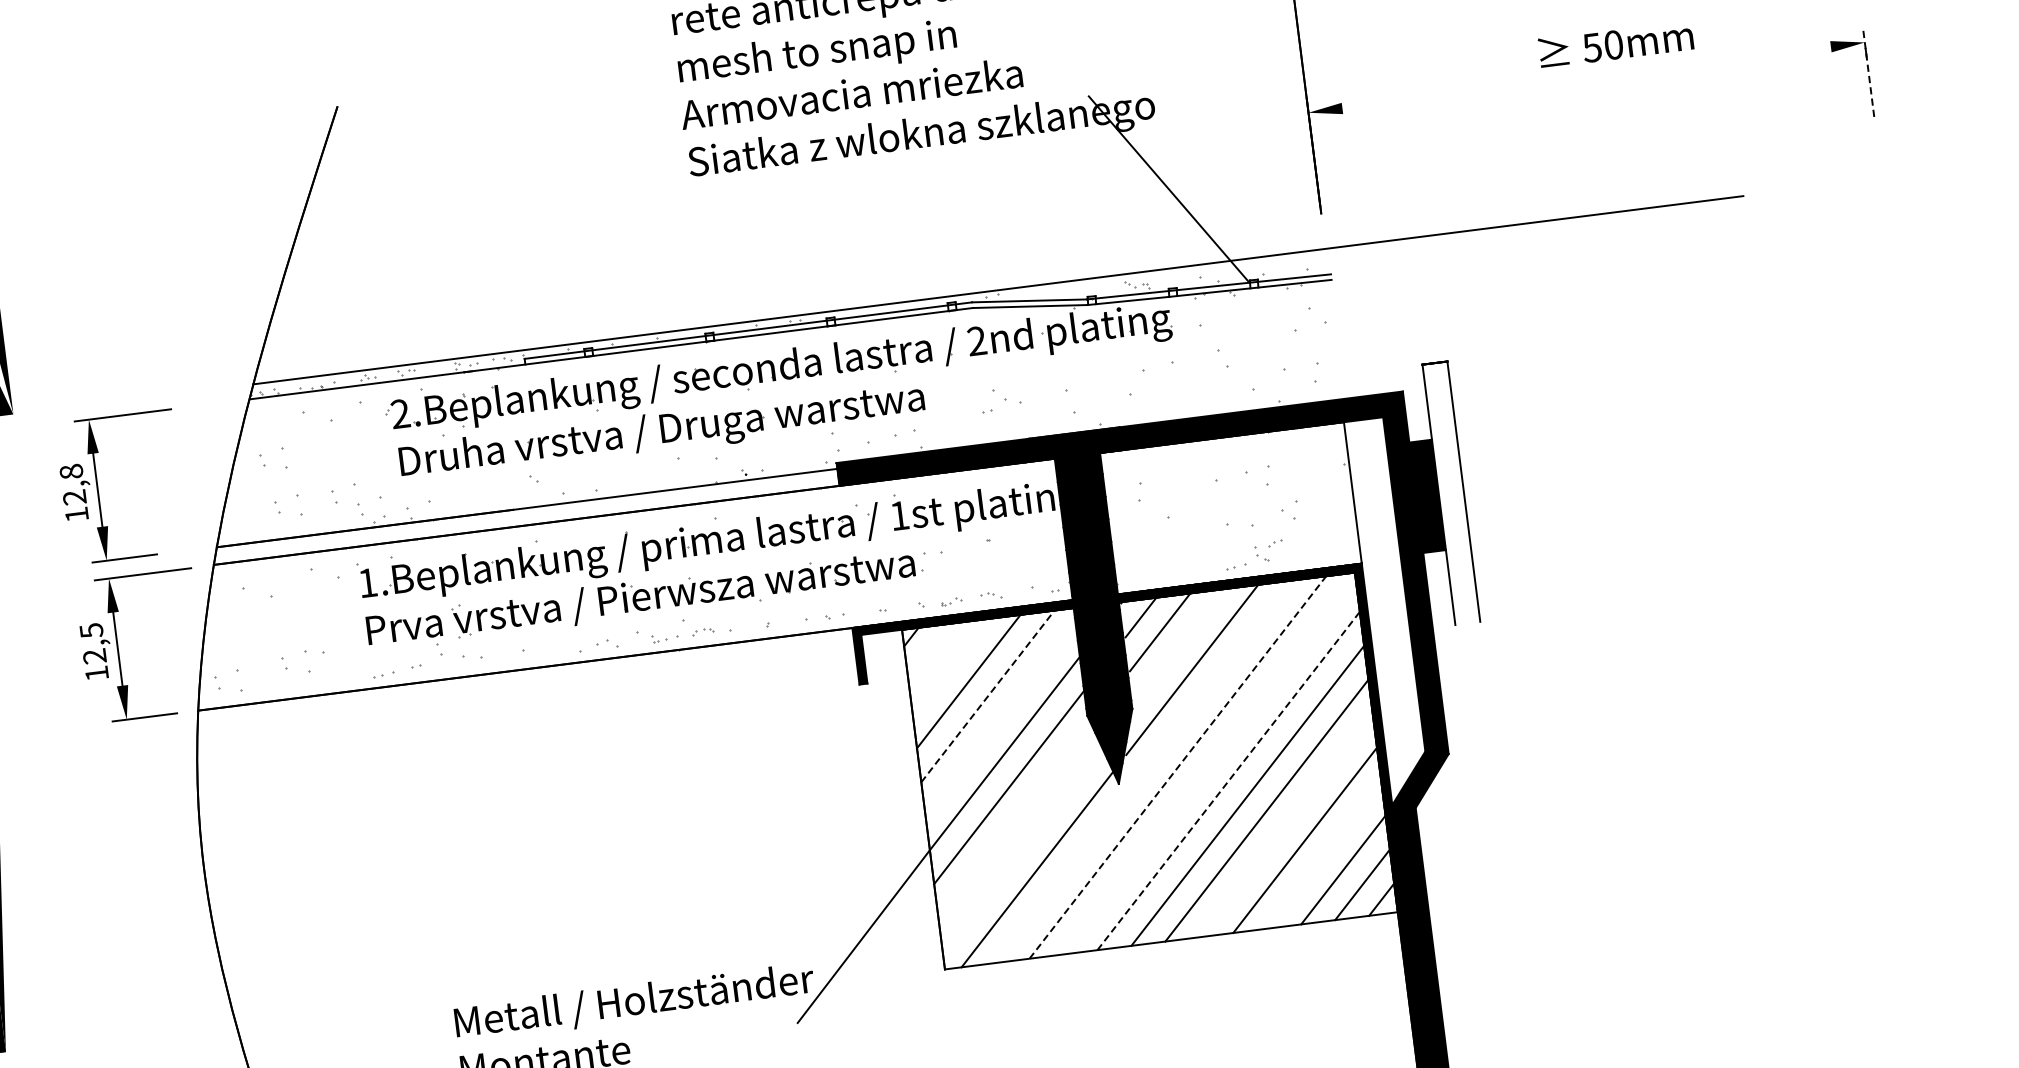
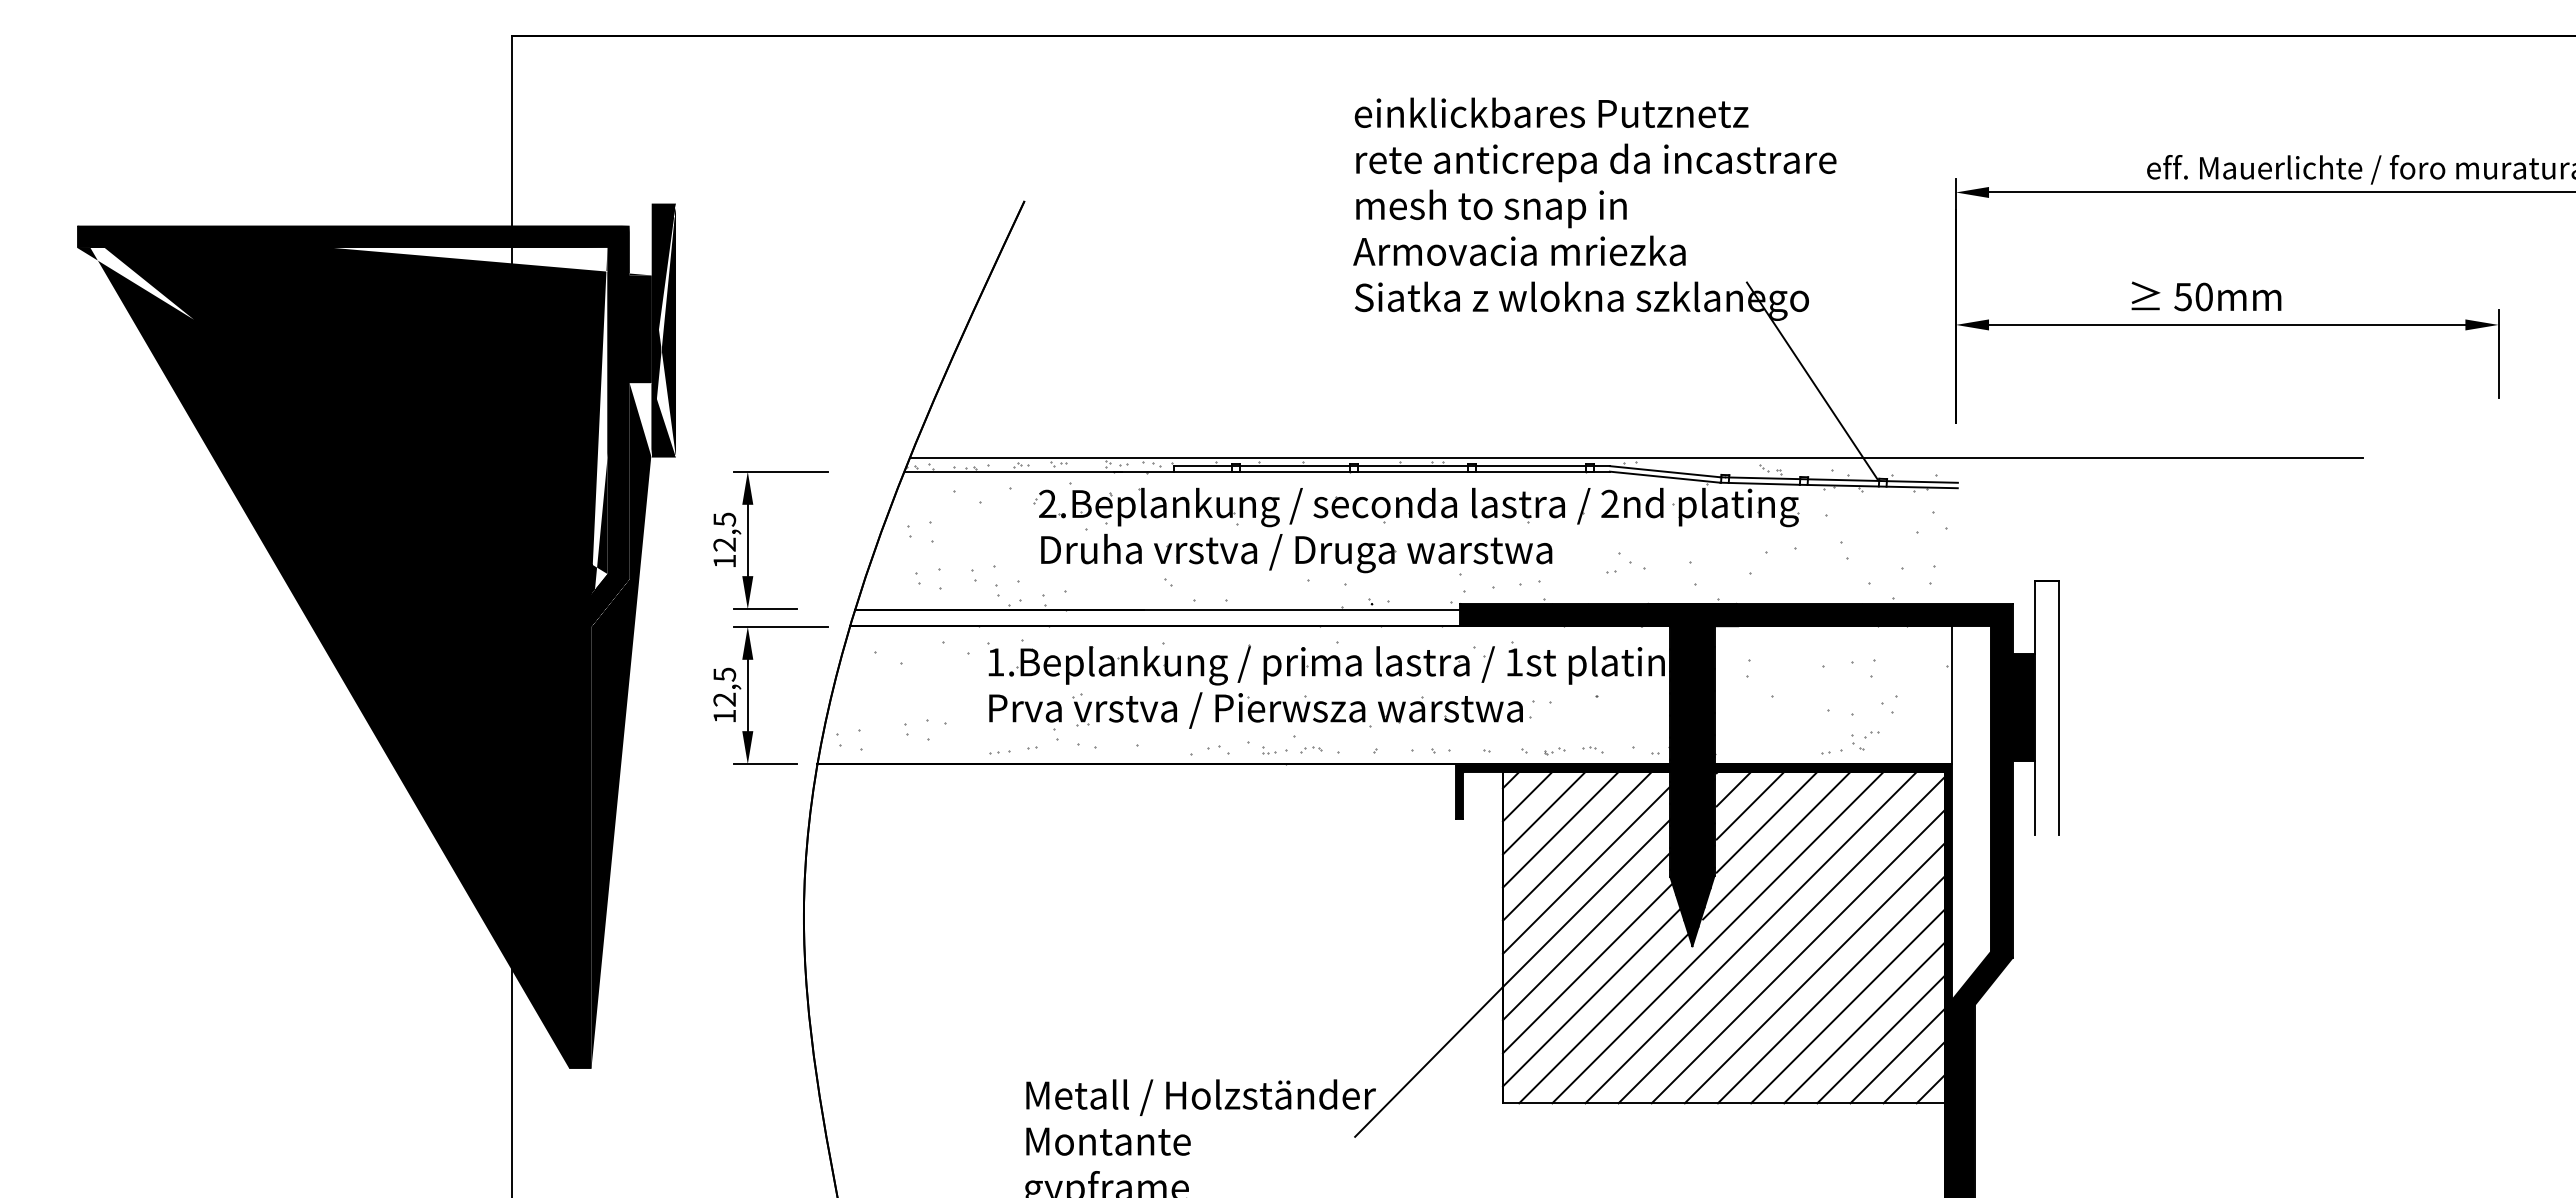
text: (1616, 44) -> (2206, 296), moved
line: (1868, 71) -> (2498, 353), dashed -> solid
line: (1587, 77) -> (2228, 324), added
text: (71, 471) -> (724, 519), 12,8 -> 12,5
line: (1178, 647) -> (1766, 822), added
line: (930, 651) -> (1527, 796), added
line: (948, 667) -> (1543, 813), added
line: (988, 696) -> (1577, 846), dashed -> solid
line: (1001, 717) -> (1587, 868), added
line: (1209, 766) -> (1781, 940), added
line: (1178, 767) -> (1751, 937), dashed -> solid
line: (1143, 771) -> (1717, 937), added
line: (1228, 780) -> (1798, 956), dashed -> solid
line: (1015, 819) -> (1588, 967), added
line: (1285, 825) -> (1847, 1006), added
line: (1022, 848) -> (1592, 996), added
line: (1323, 855) -> (1880, 1039), added

